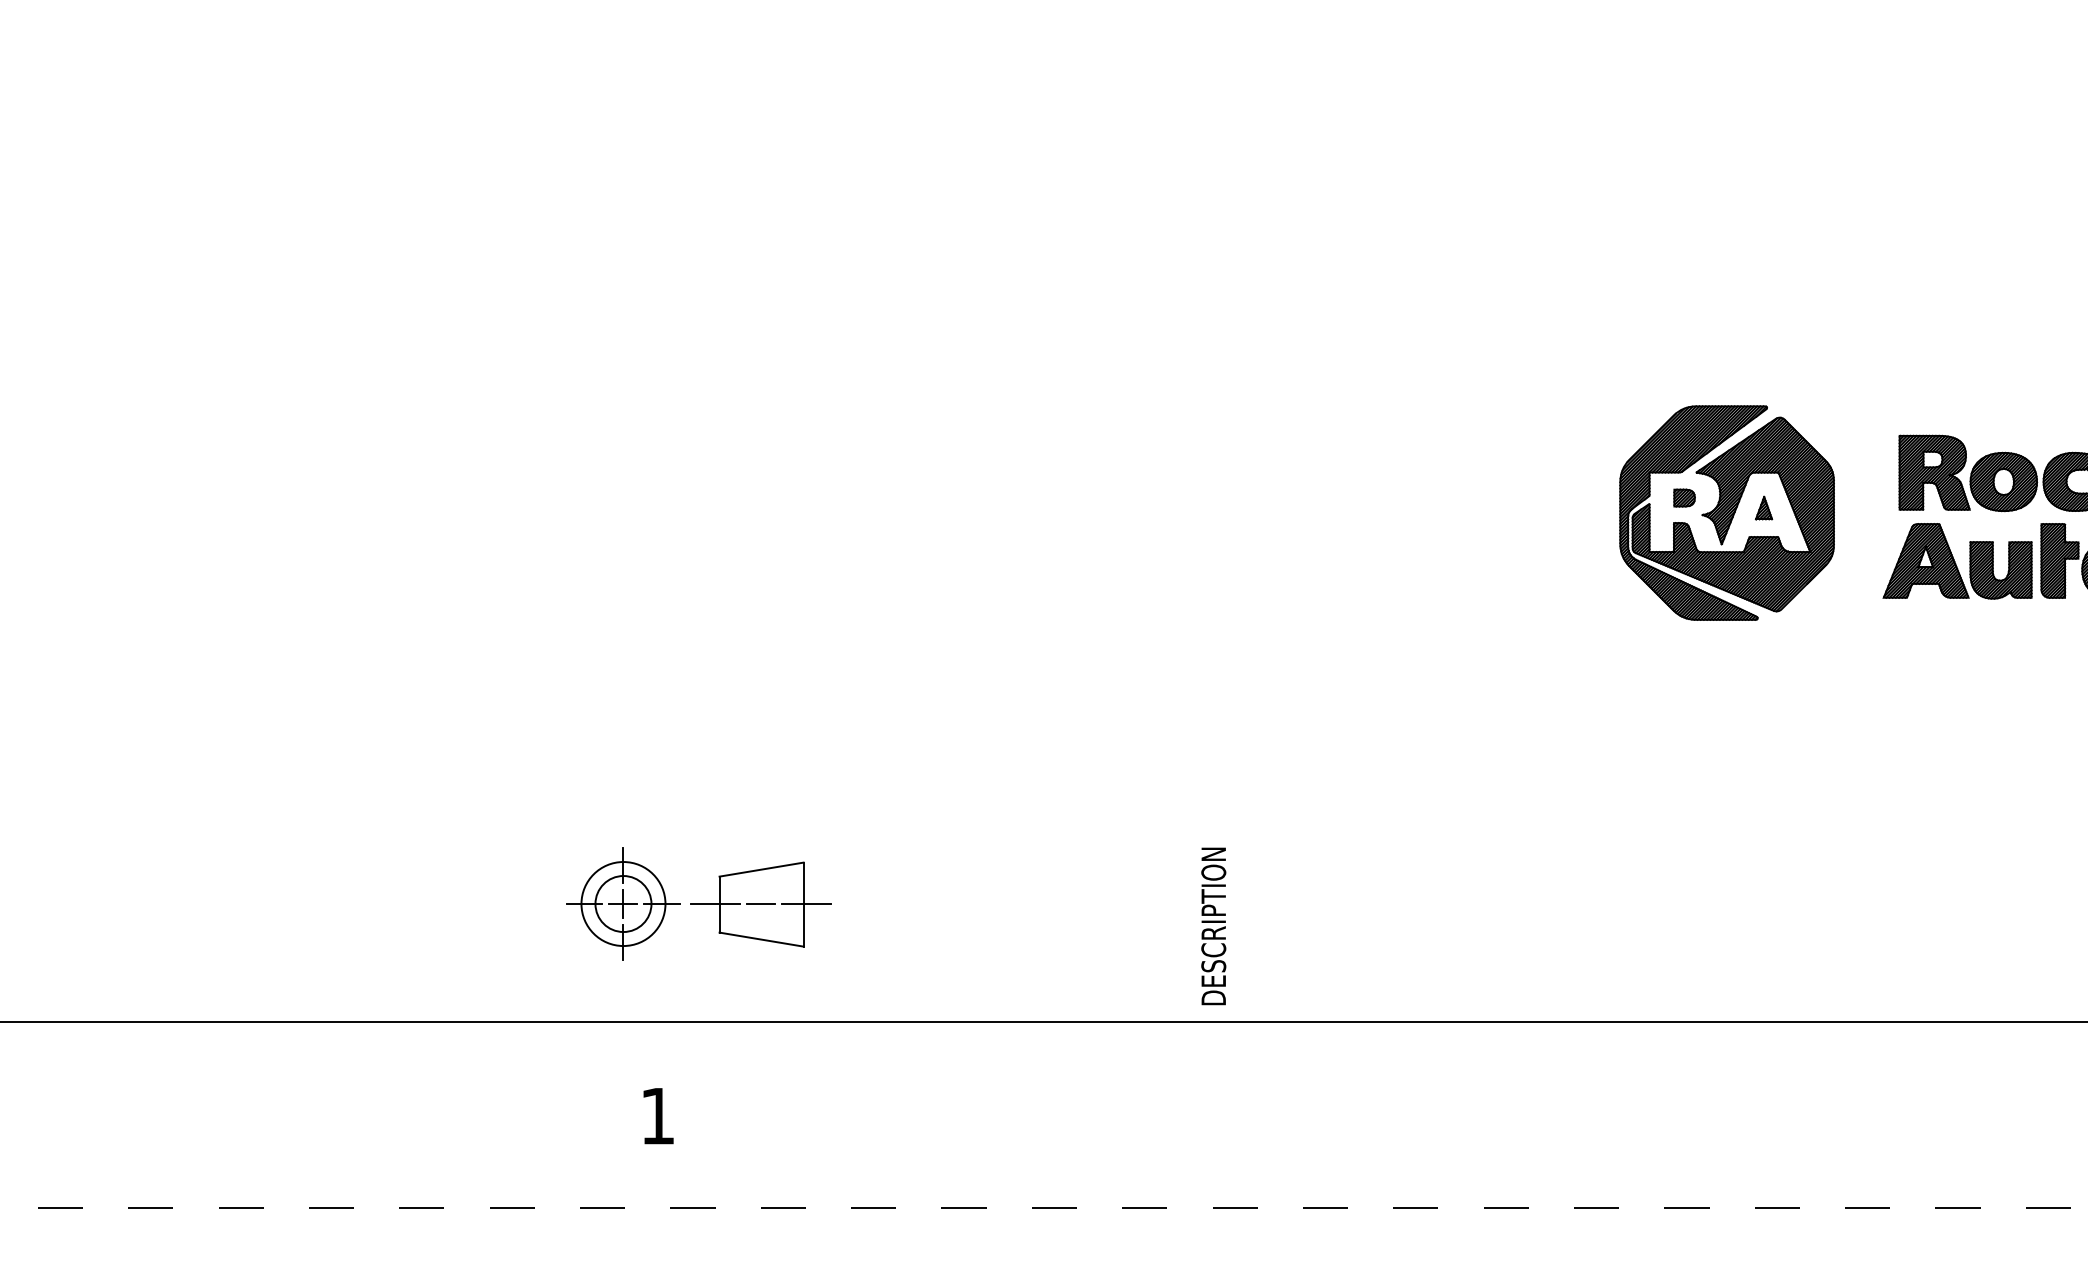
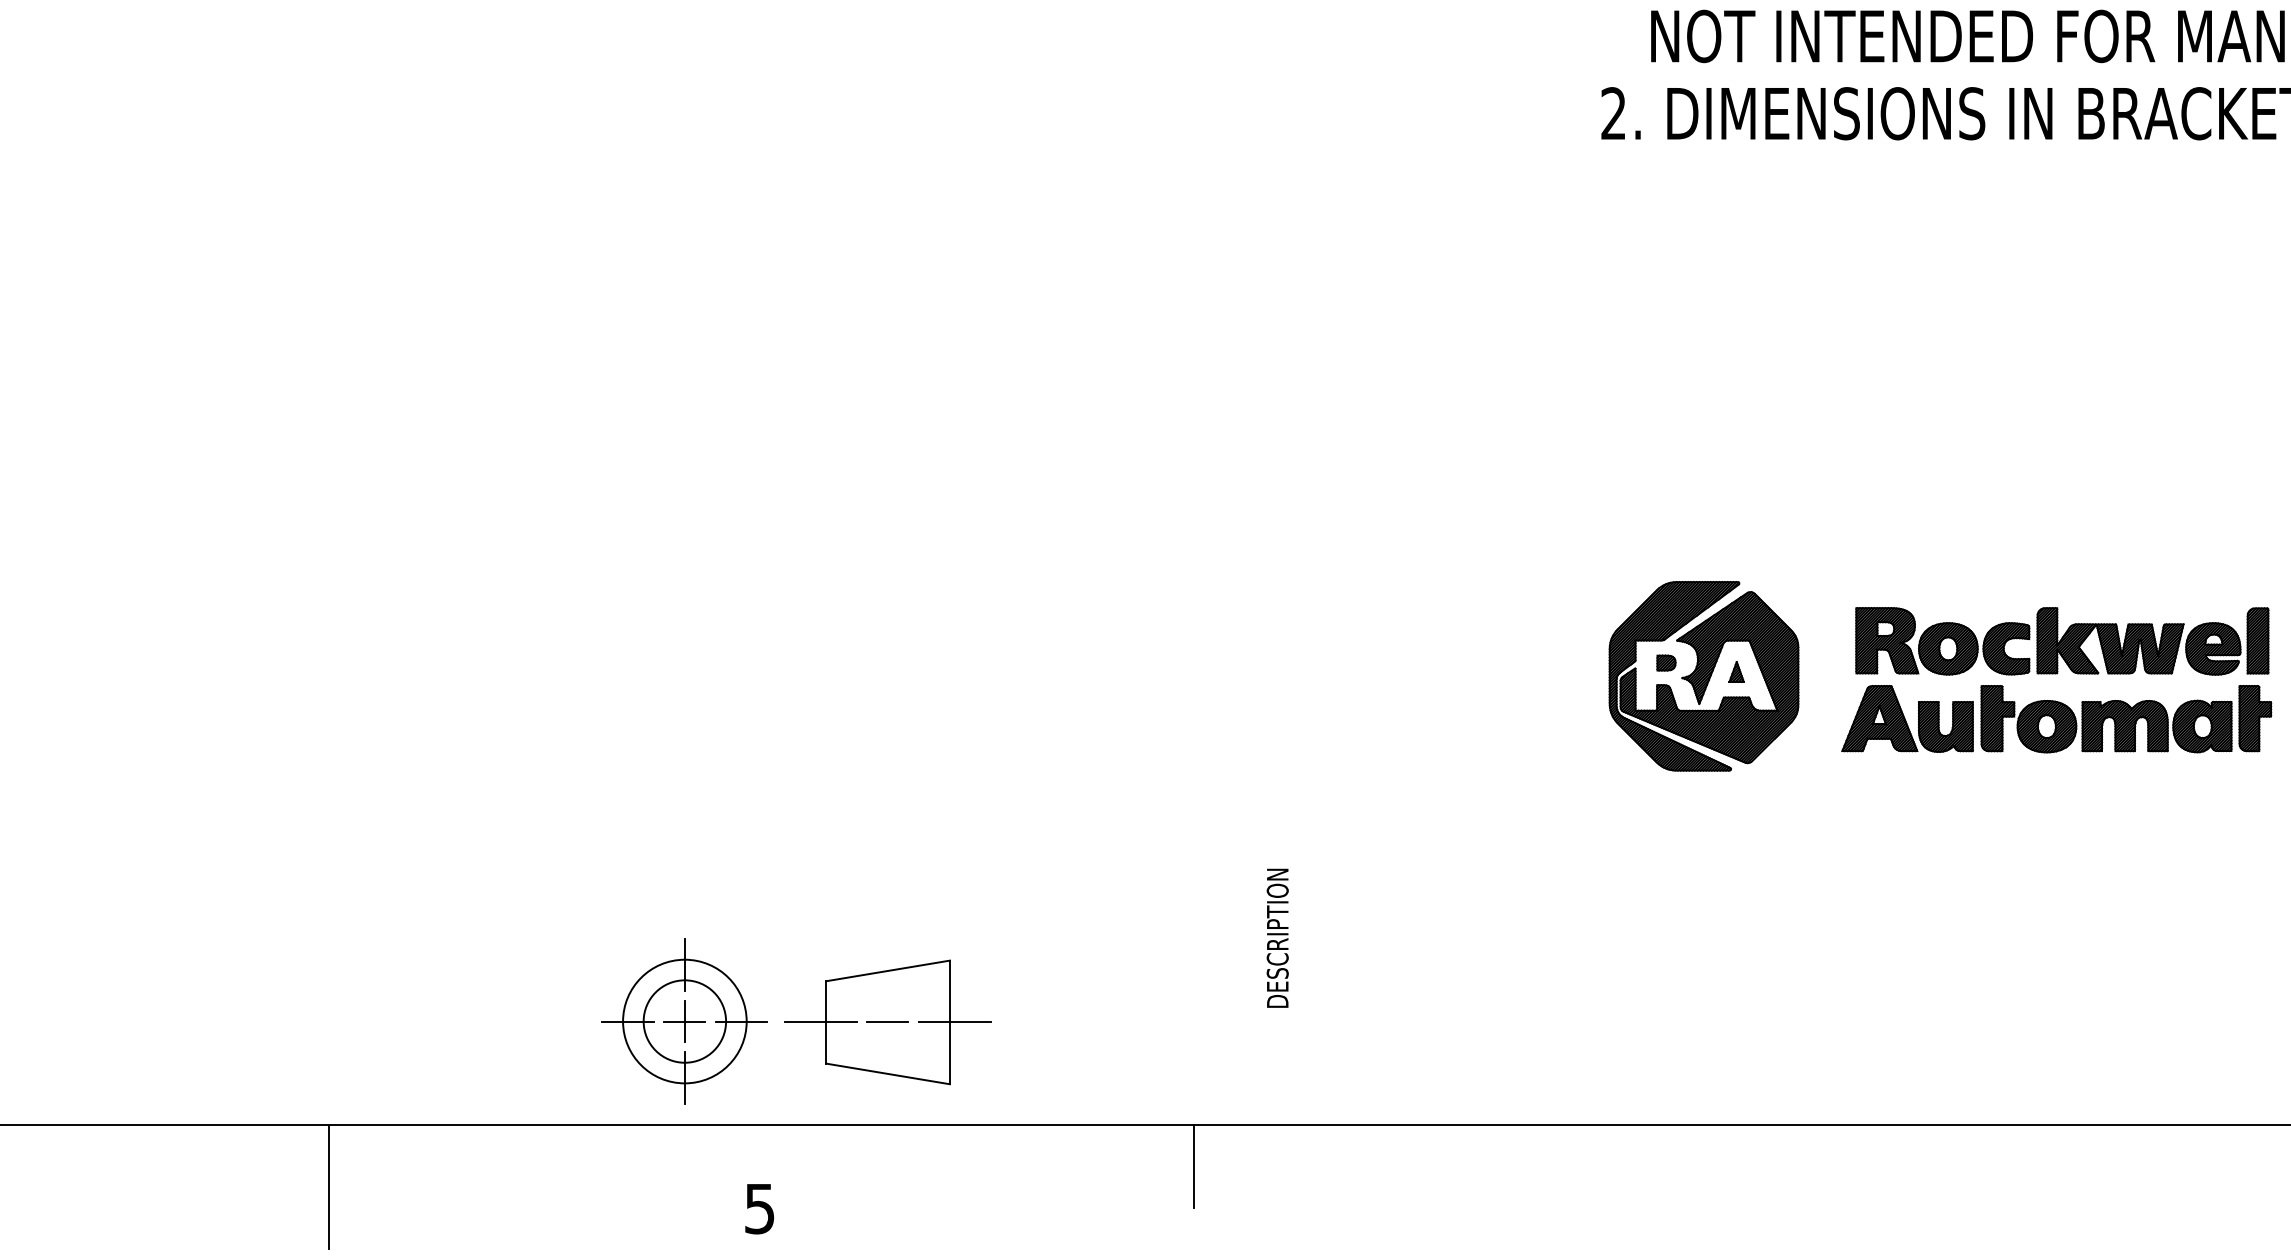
part: (699, 903) -> (796, 1021), size x1.67
text: (1213, 925) -> (1277, 937), moved
line: (1148, 1068) -> (1193, 1166), added
line: (169, 1091) -> (328, 1187), added
text: (657, 1116) -> (759, 1209), 1 -> 5

